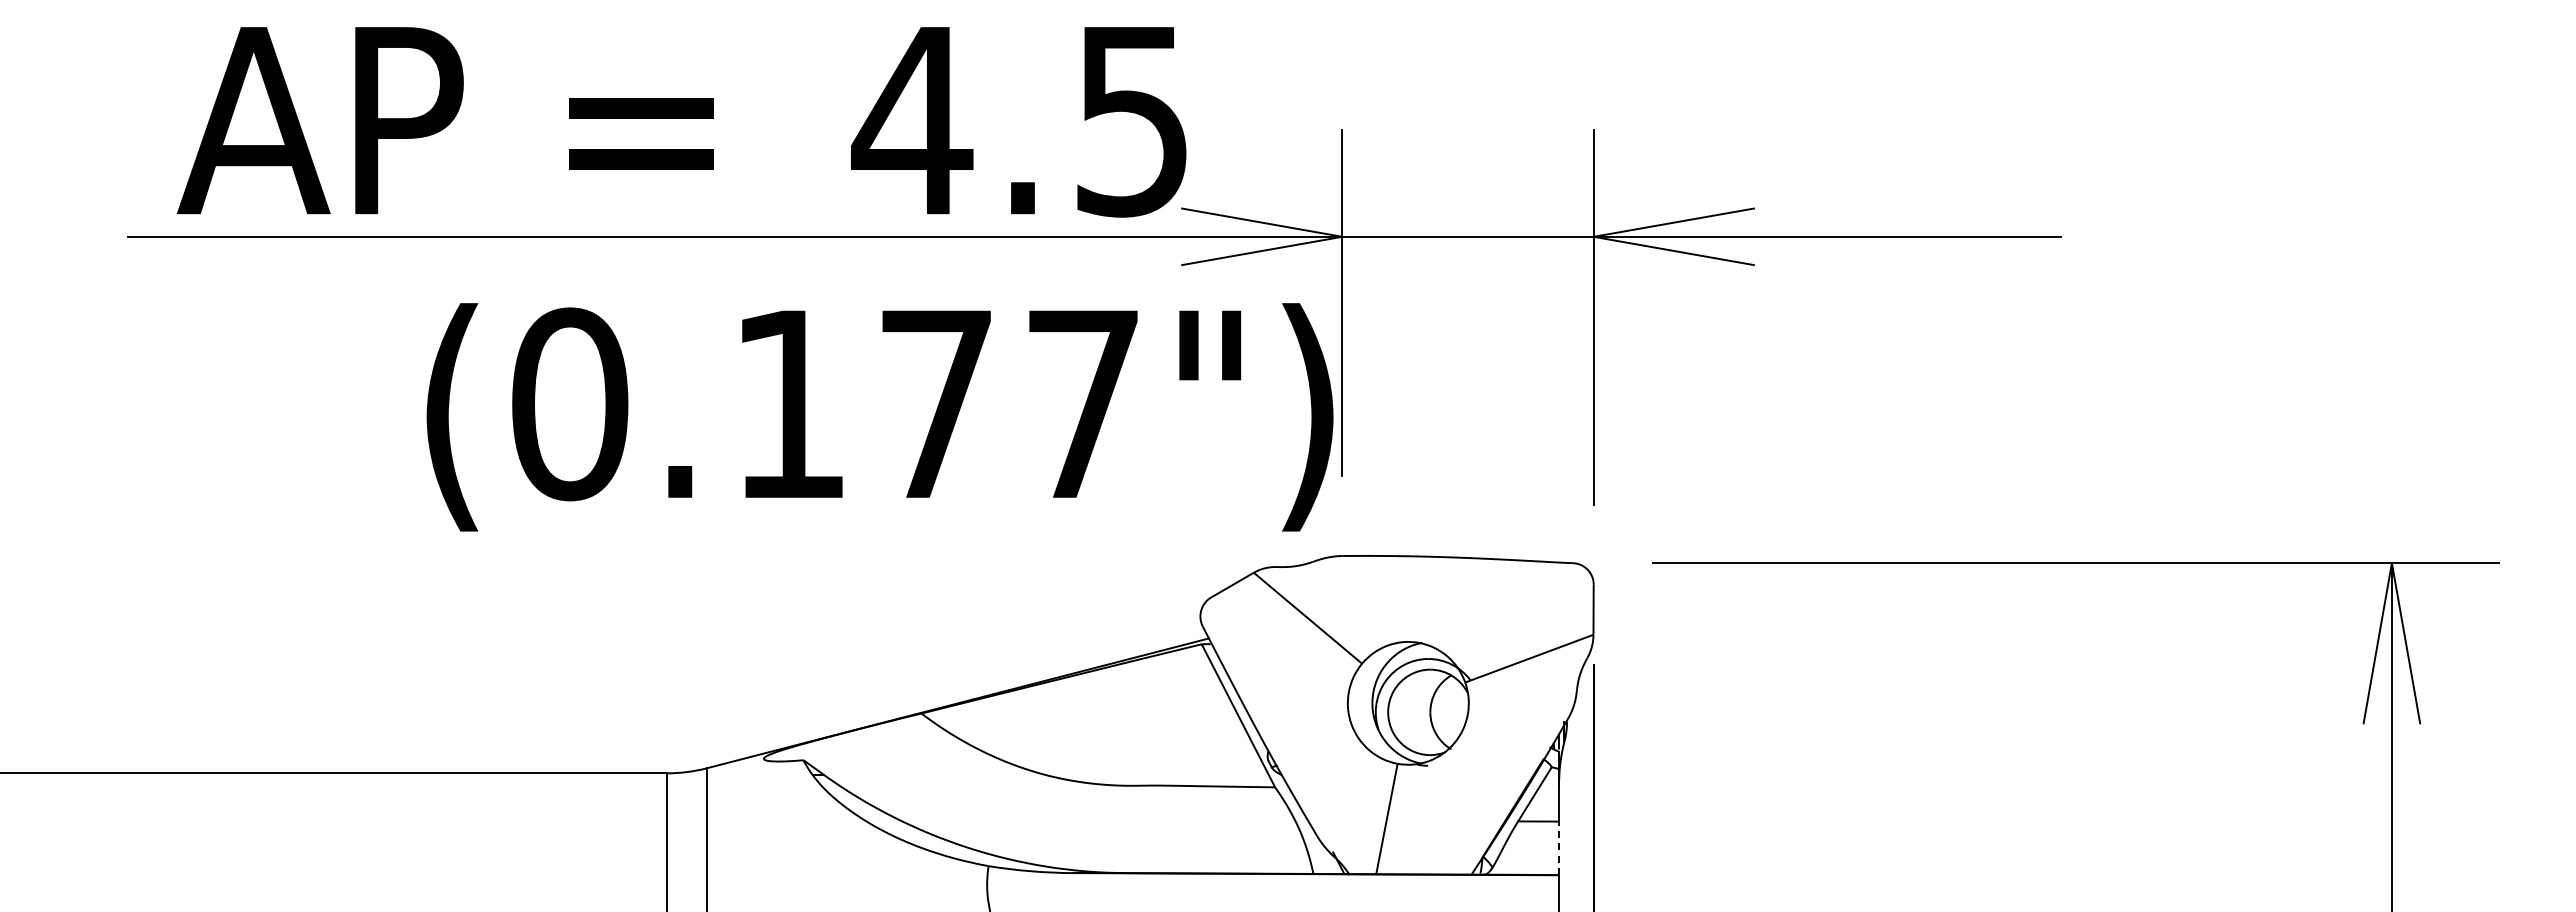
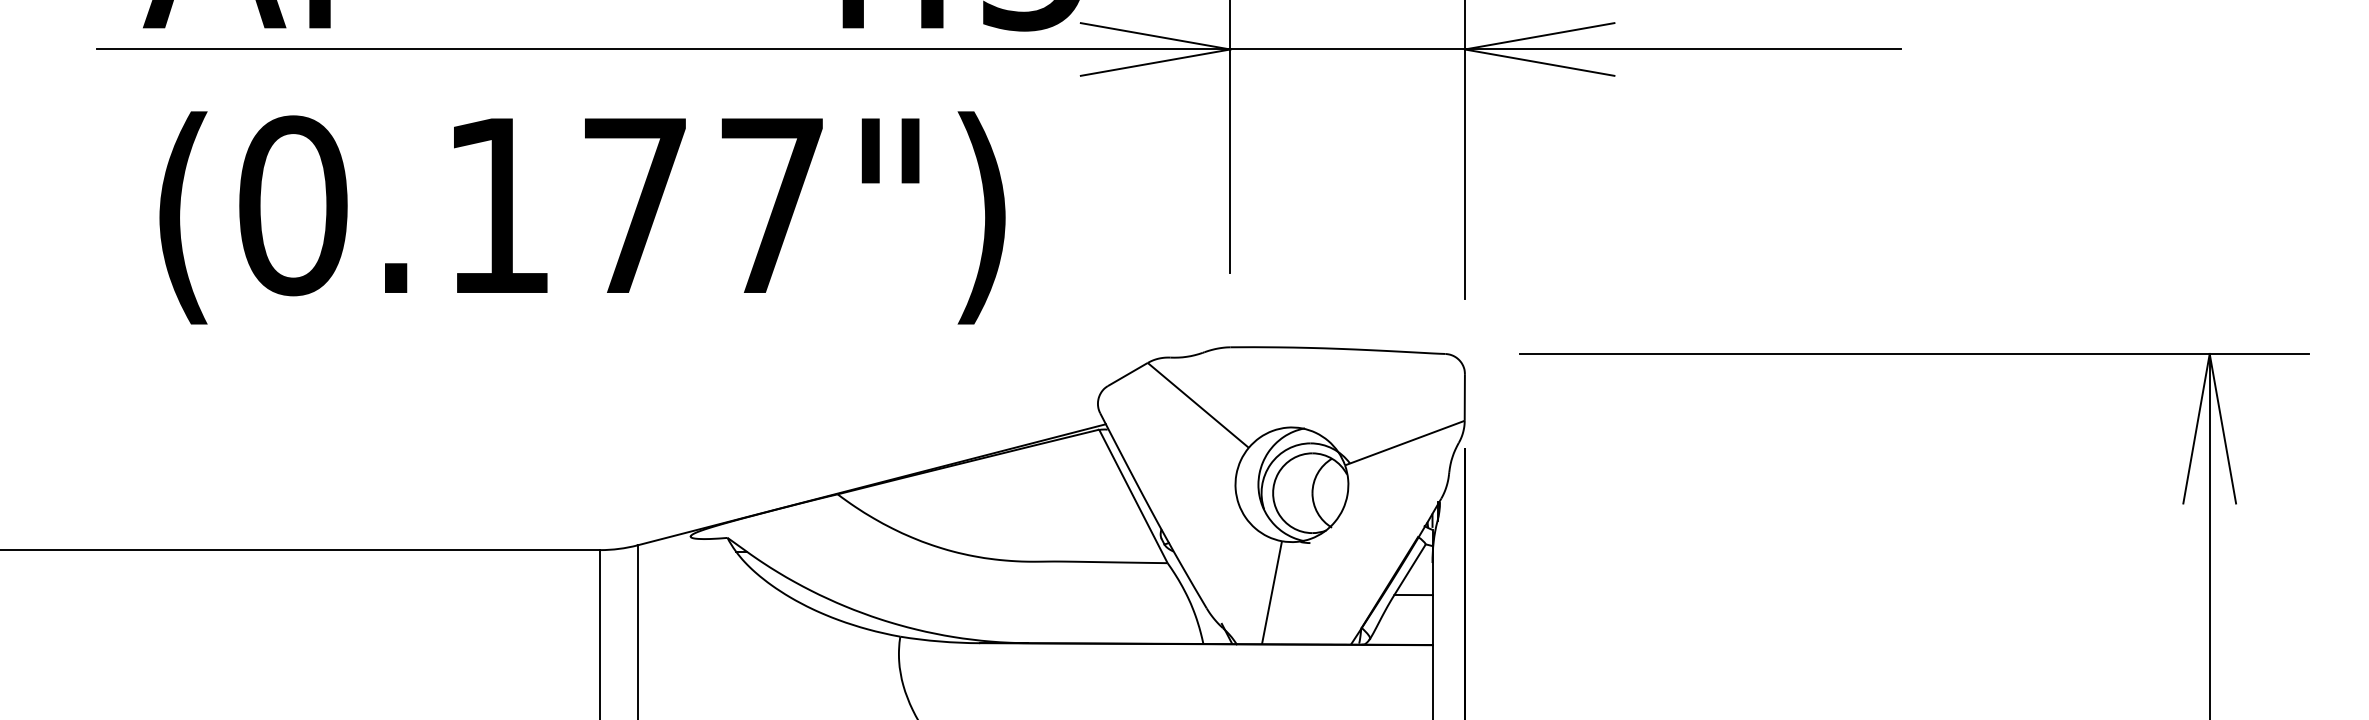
text: (879, 417) -> (582, 218), moved
line: (1558, 848) -> (1432, 620), dashed -> solid

